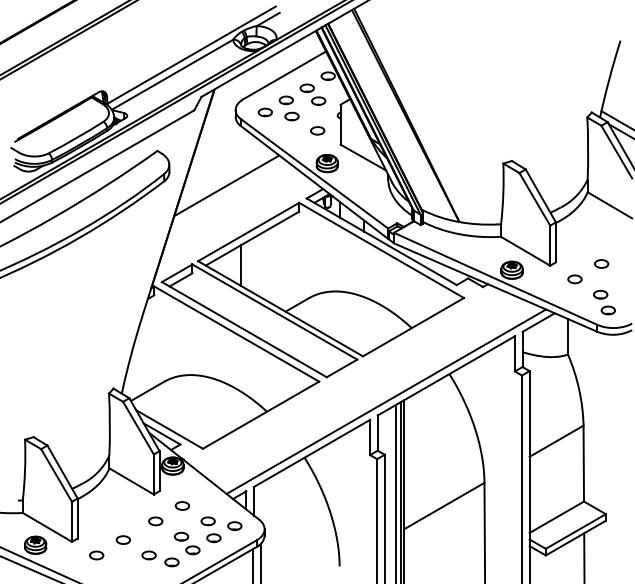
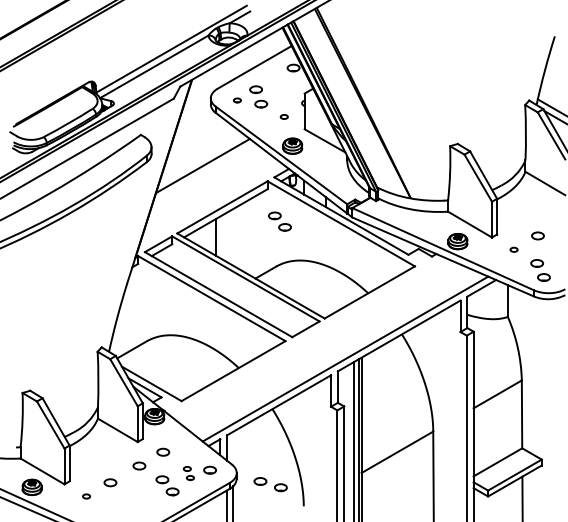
part: (312, 94) -> (279, 221), moved
part: (265, 112) -> (237, 100), size x0.6
part: (318, 130) -> (284, 116), size x0.6
part: (574, 279) -> (513, 249), size x0.6
part: (210, 529) -> (188, 473), size x0.6
part: (96, 555) -> (86, 496), size x0.6
part: (160, 558) -> (270, 484), moved

